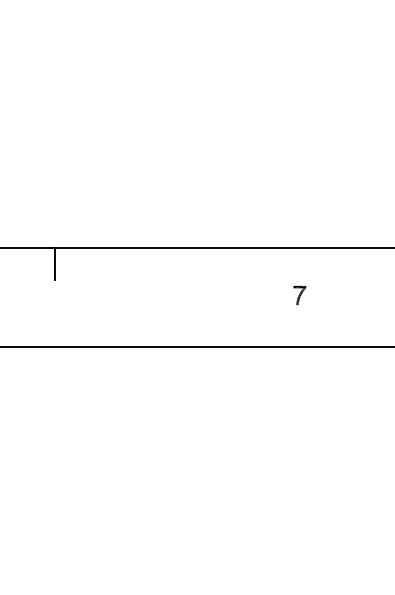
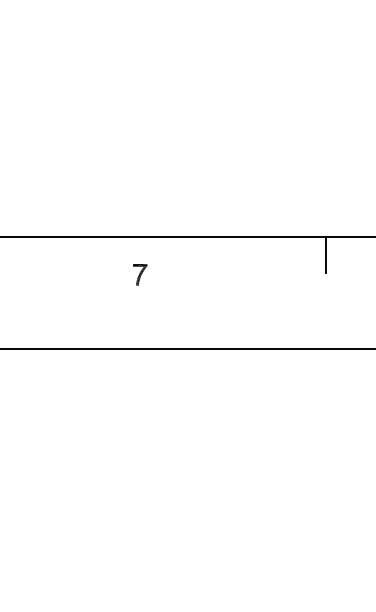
line: (379, 263) -> (326, 254), added
part: (299, 295) -> (139, 274), moved

